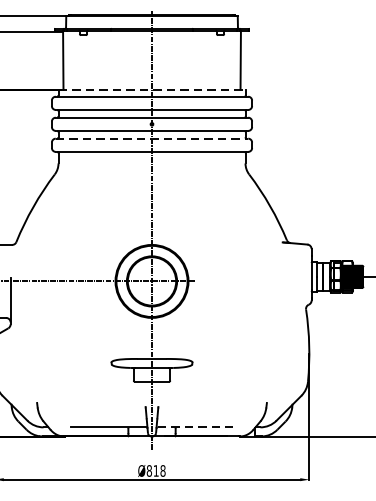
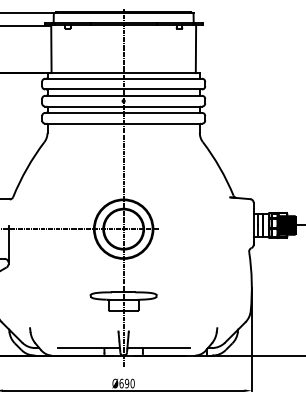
line: (153, 90) -> (124, 73), dashed -> solid
line: (153, 138) -> (124, 112), dashed -> solid
line: (195, 427) -> (159, 348), dashed -> solid
text: (155, 470) -> (126, 383), Ø818 -> Ø690

